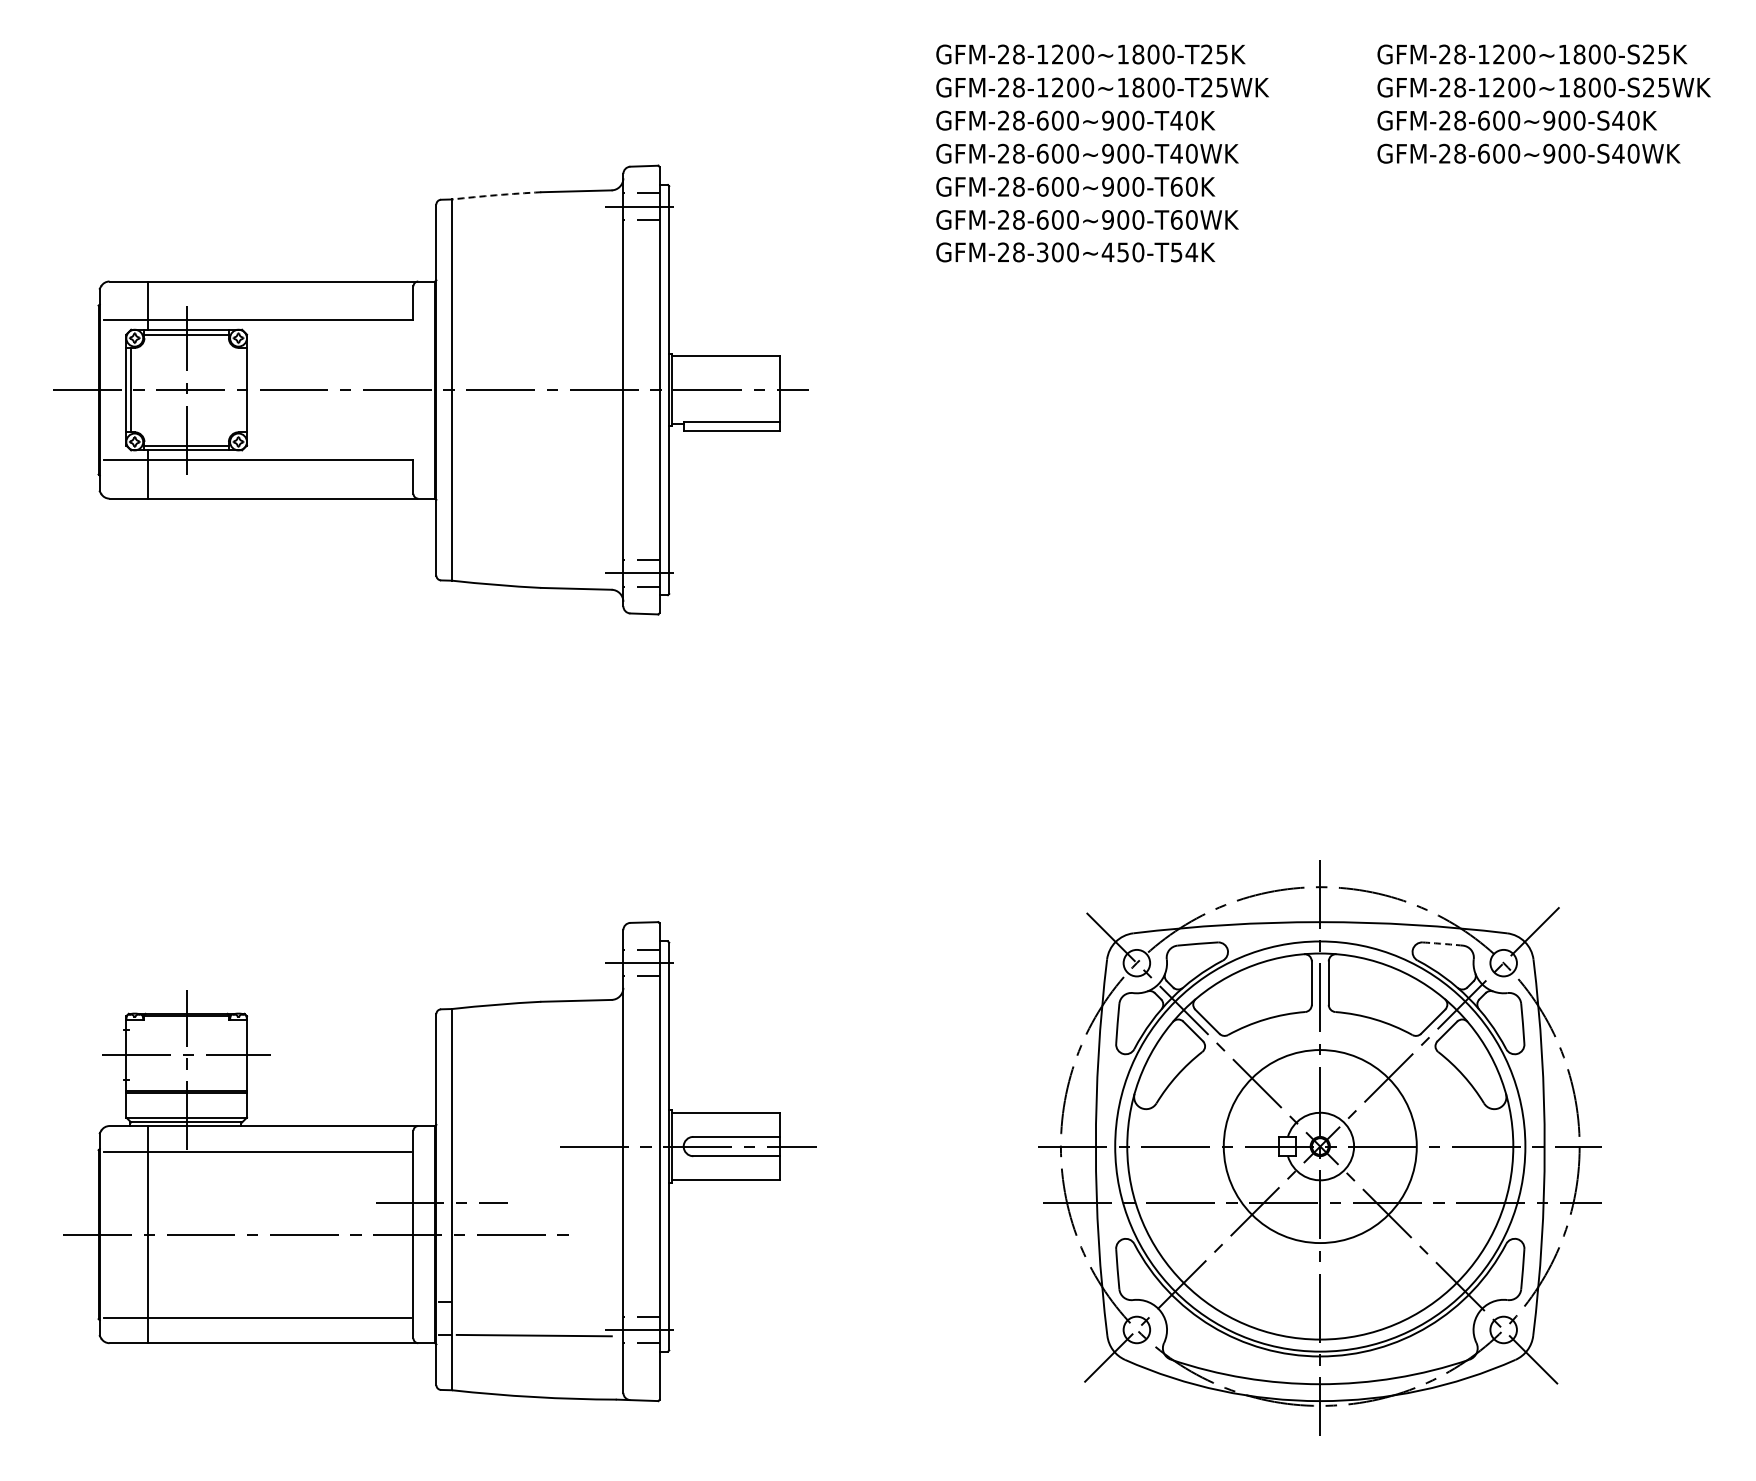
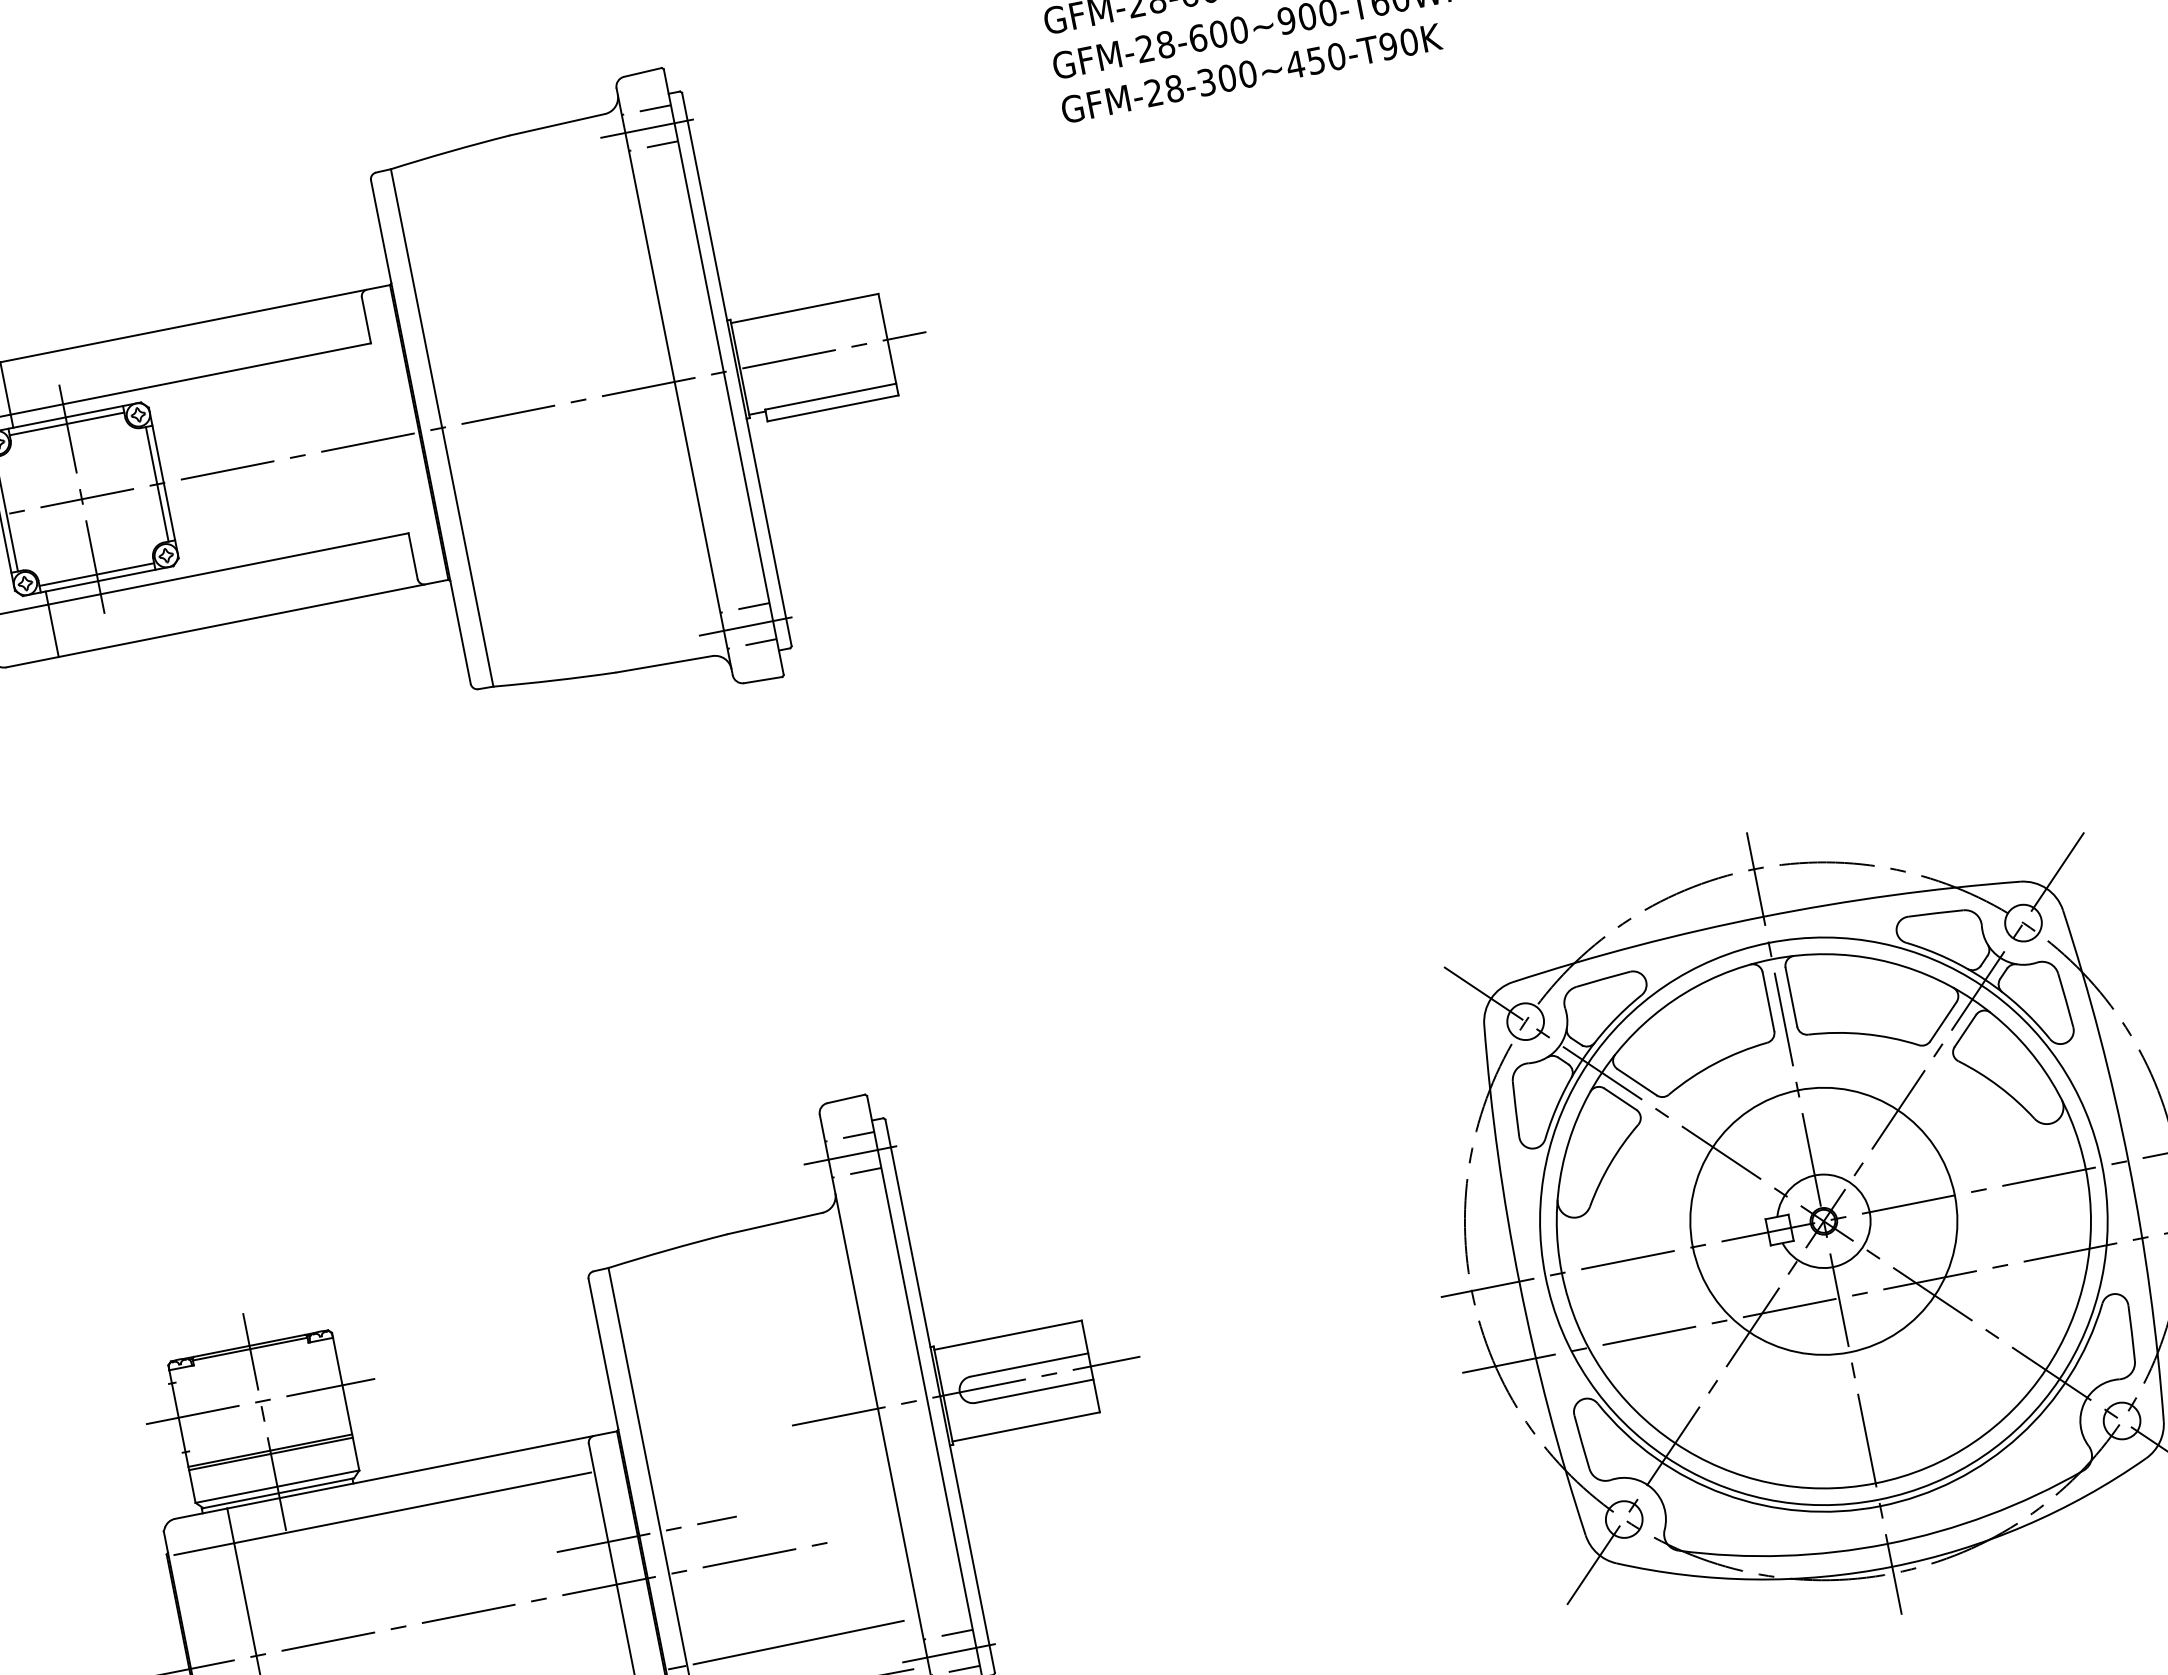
arc: (496, 195) -> (450, 151), dashed -> solid
text: (1184, 252) -> (1399, 44), GFM-28-300~450-T54K -> GFM-28-300~450-T90K
line: (242, 389) -> (157, 483), added
arc: (1442, 943) -> (1935, 912), dashed -> solid
line: (533, 1301) -> (797, 1643), added

